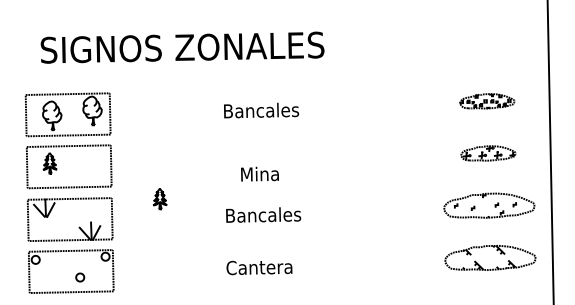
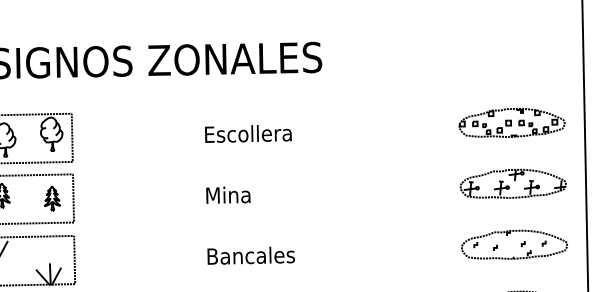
part: (487, 101) -> (512, 123), size x1.67
text: (264, 110) -> (252, 133), Bancales -> Escollera
part: (488, 153) -> (513, 183), size x1.67
text: (259, 173) -> (227, 194), moved
part: (160, 199) -> (52, 199), moved

